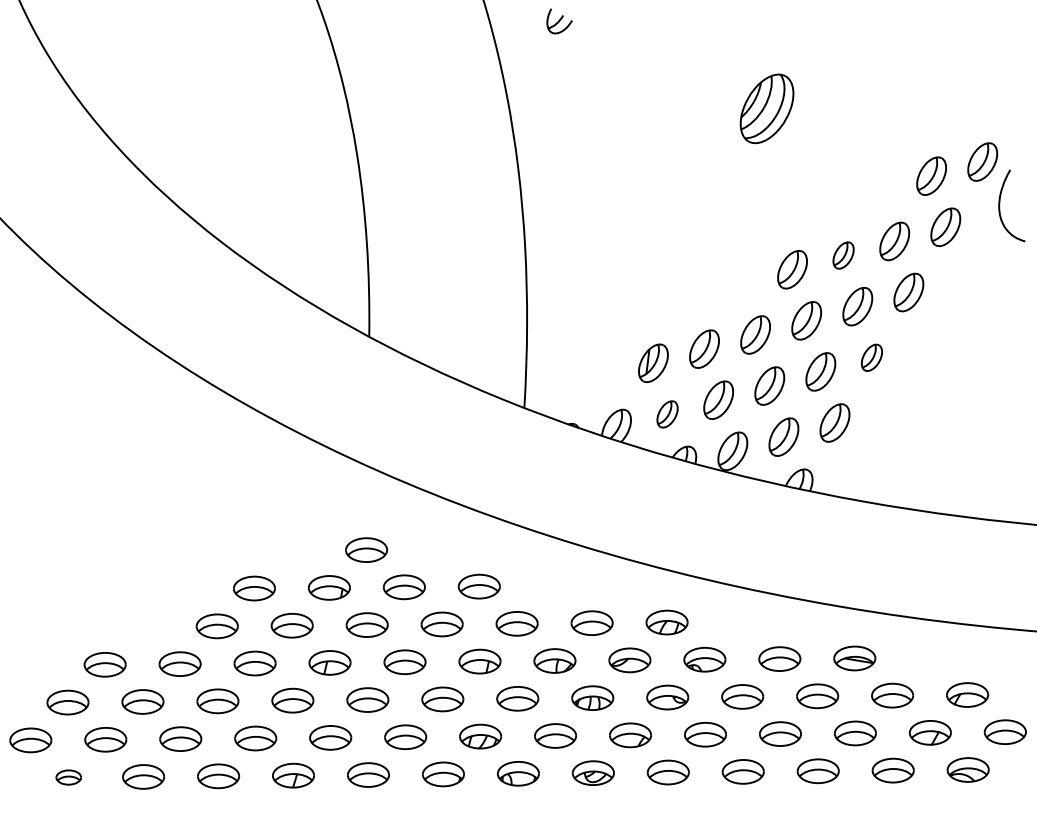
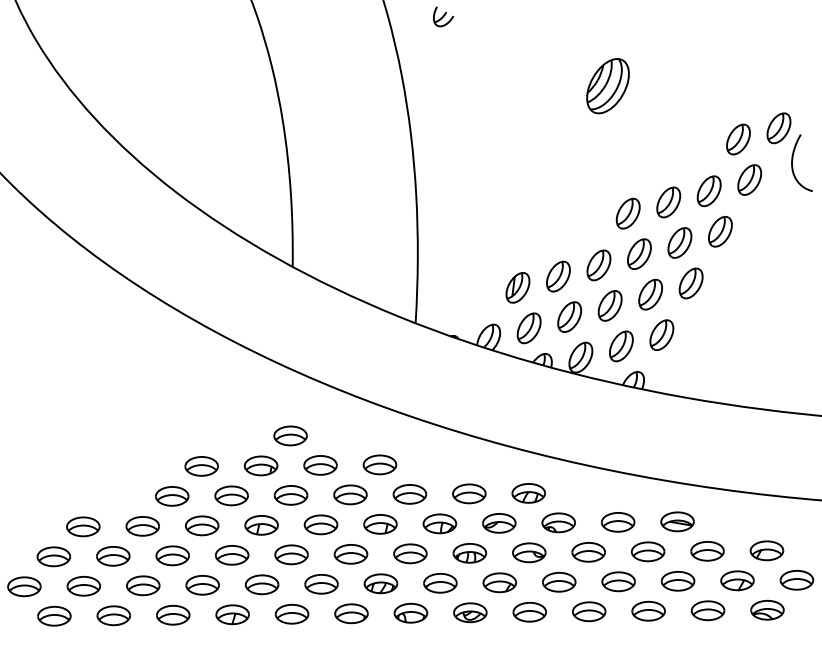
part: (843, 255) -> (668, 202), size x1.43
part: (871, 357) -> (690, 283), size x1.43
part: (667, 414) -> (529, 328), size x1.43
part: (68, 777) -> (54, 616), size x1.67

